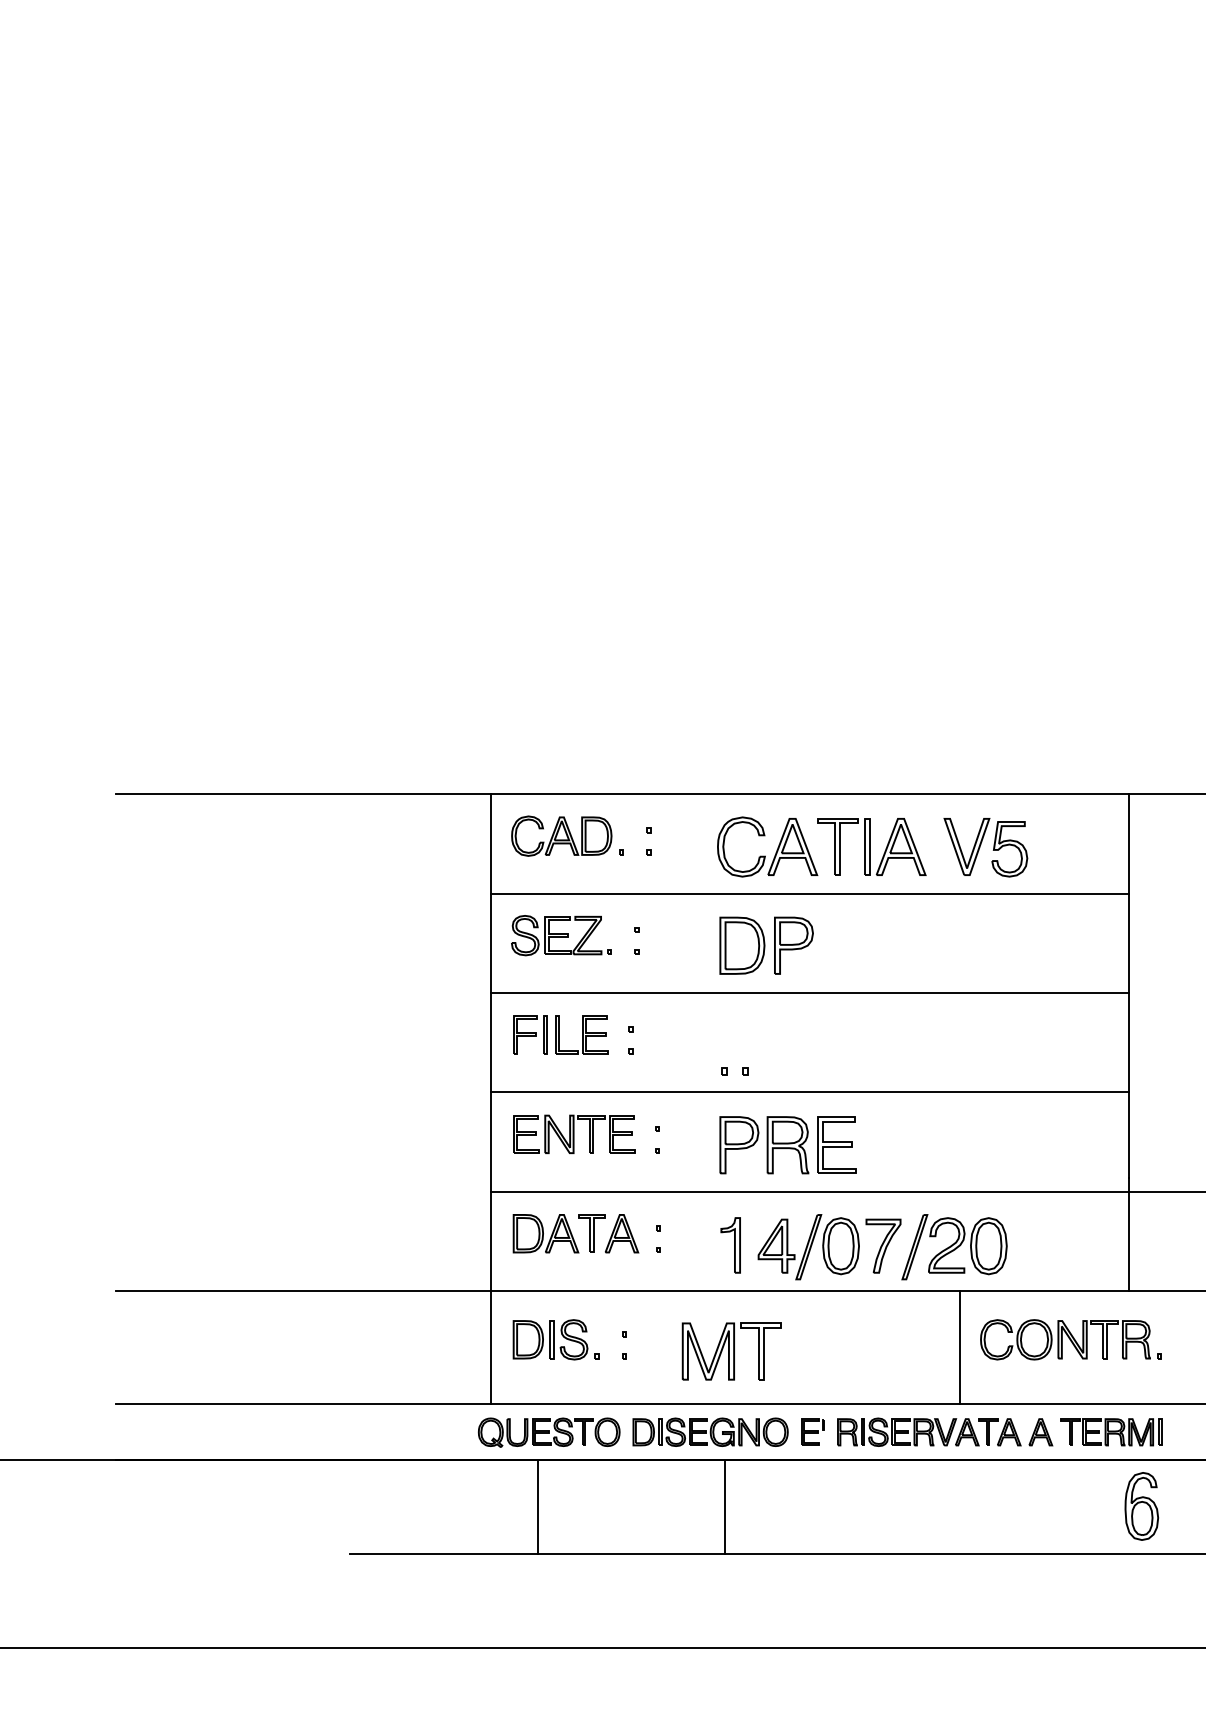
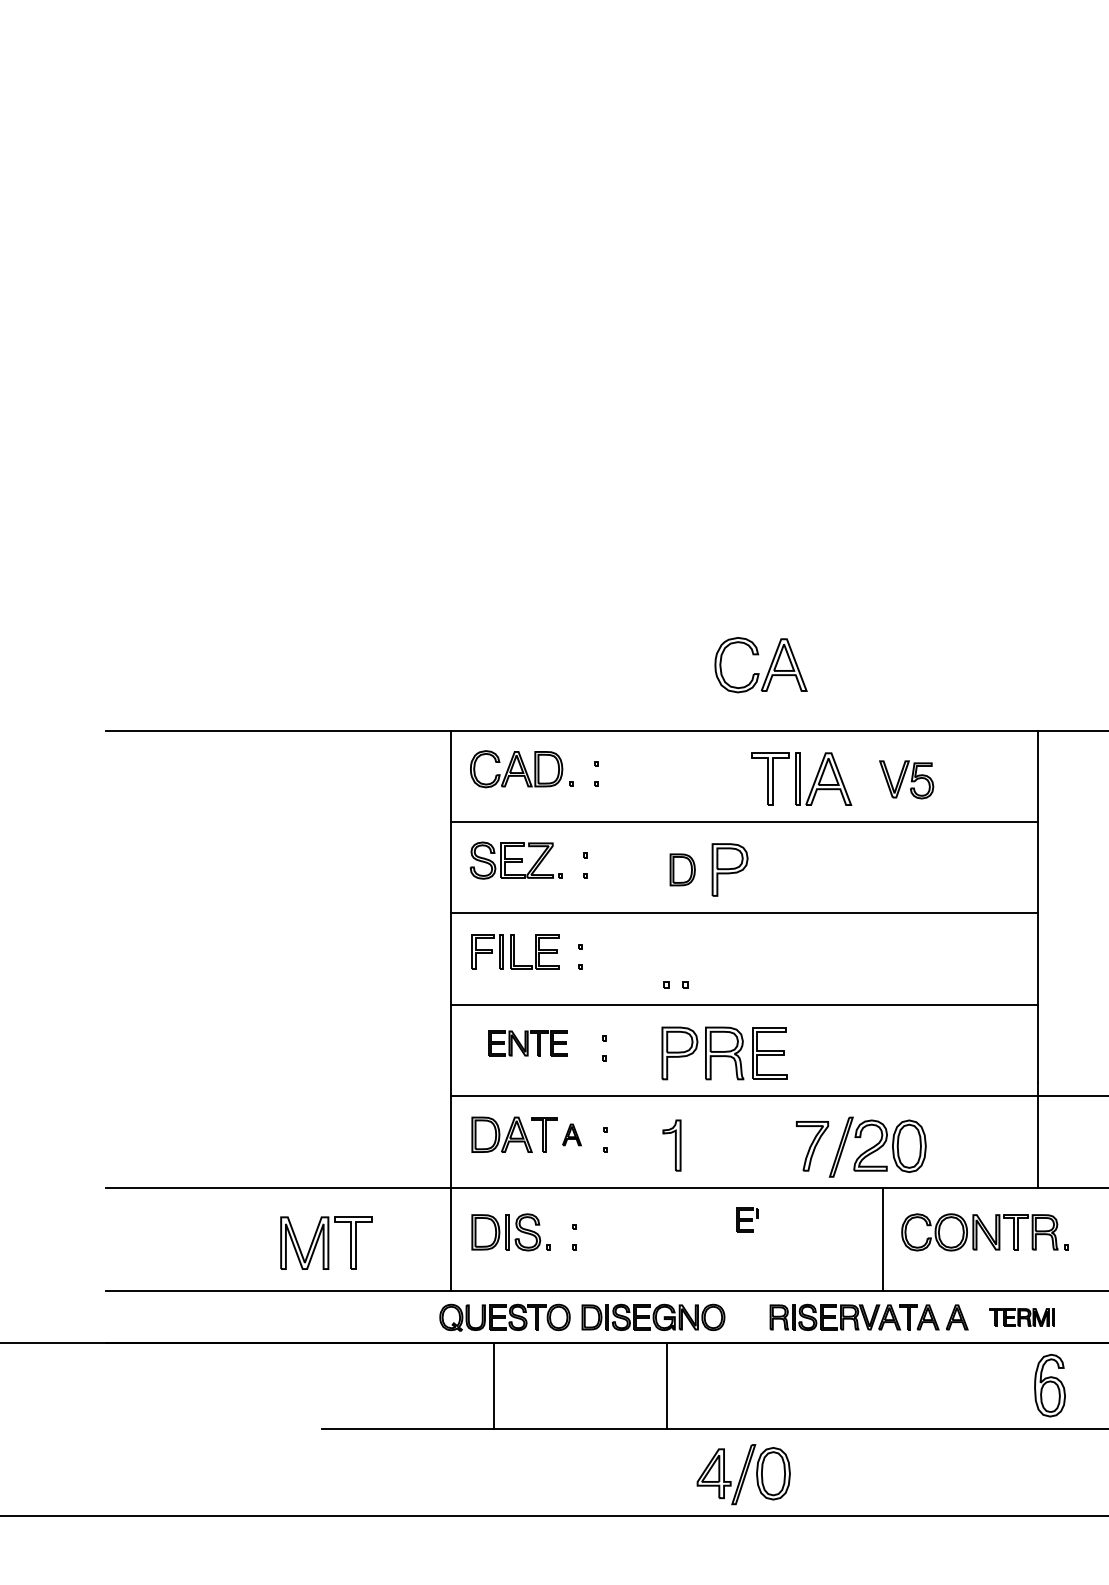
part: (985, 847) -> (906, 779), size x0.7
part: (765, 855) -> (759, 672), moved
part: (742, 945) -> (682, 869), size x0.6
part: (574, 1134) -> (528, 1043), size x0.7
part: (621, 1233) -> (571, 1134), size x0.6
part: (808, 1247) -> (743, 1474), moved
part: (731, 1351) -> (325, 1243), moved
part: (812, 1431) -> (747, 1219), moved
part: (1111, 1432) -> (1022, 1317), size x0.7

